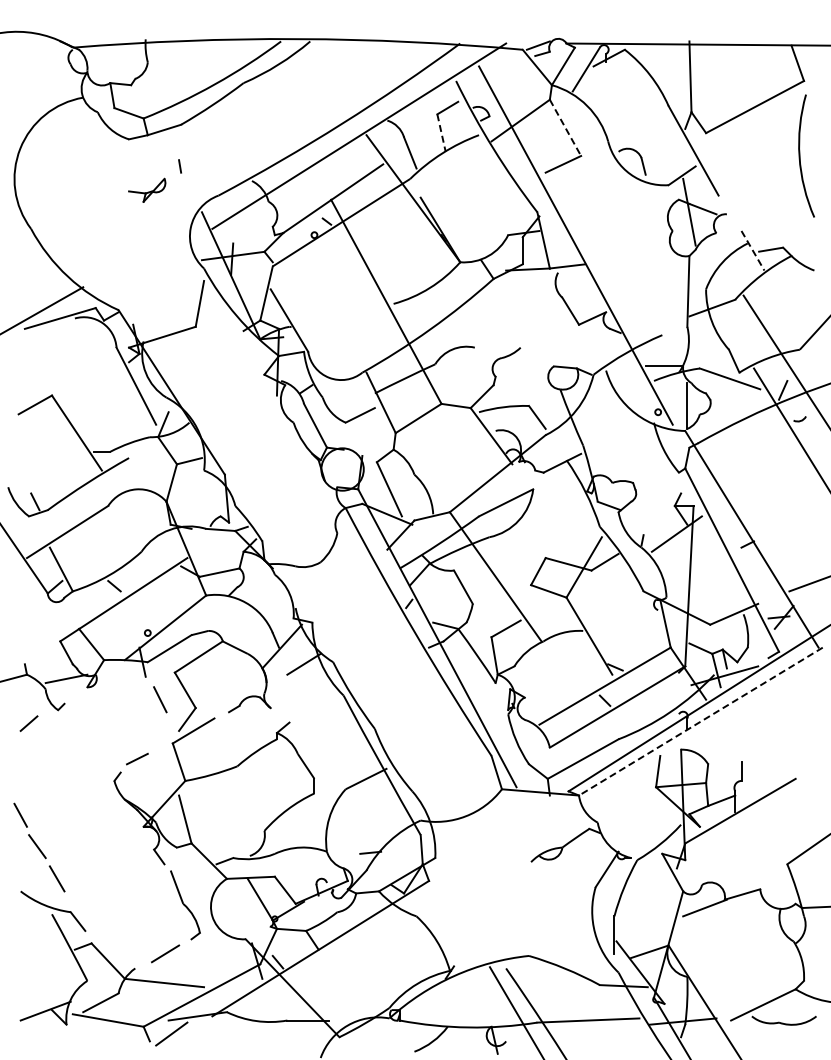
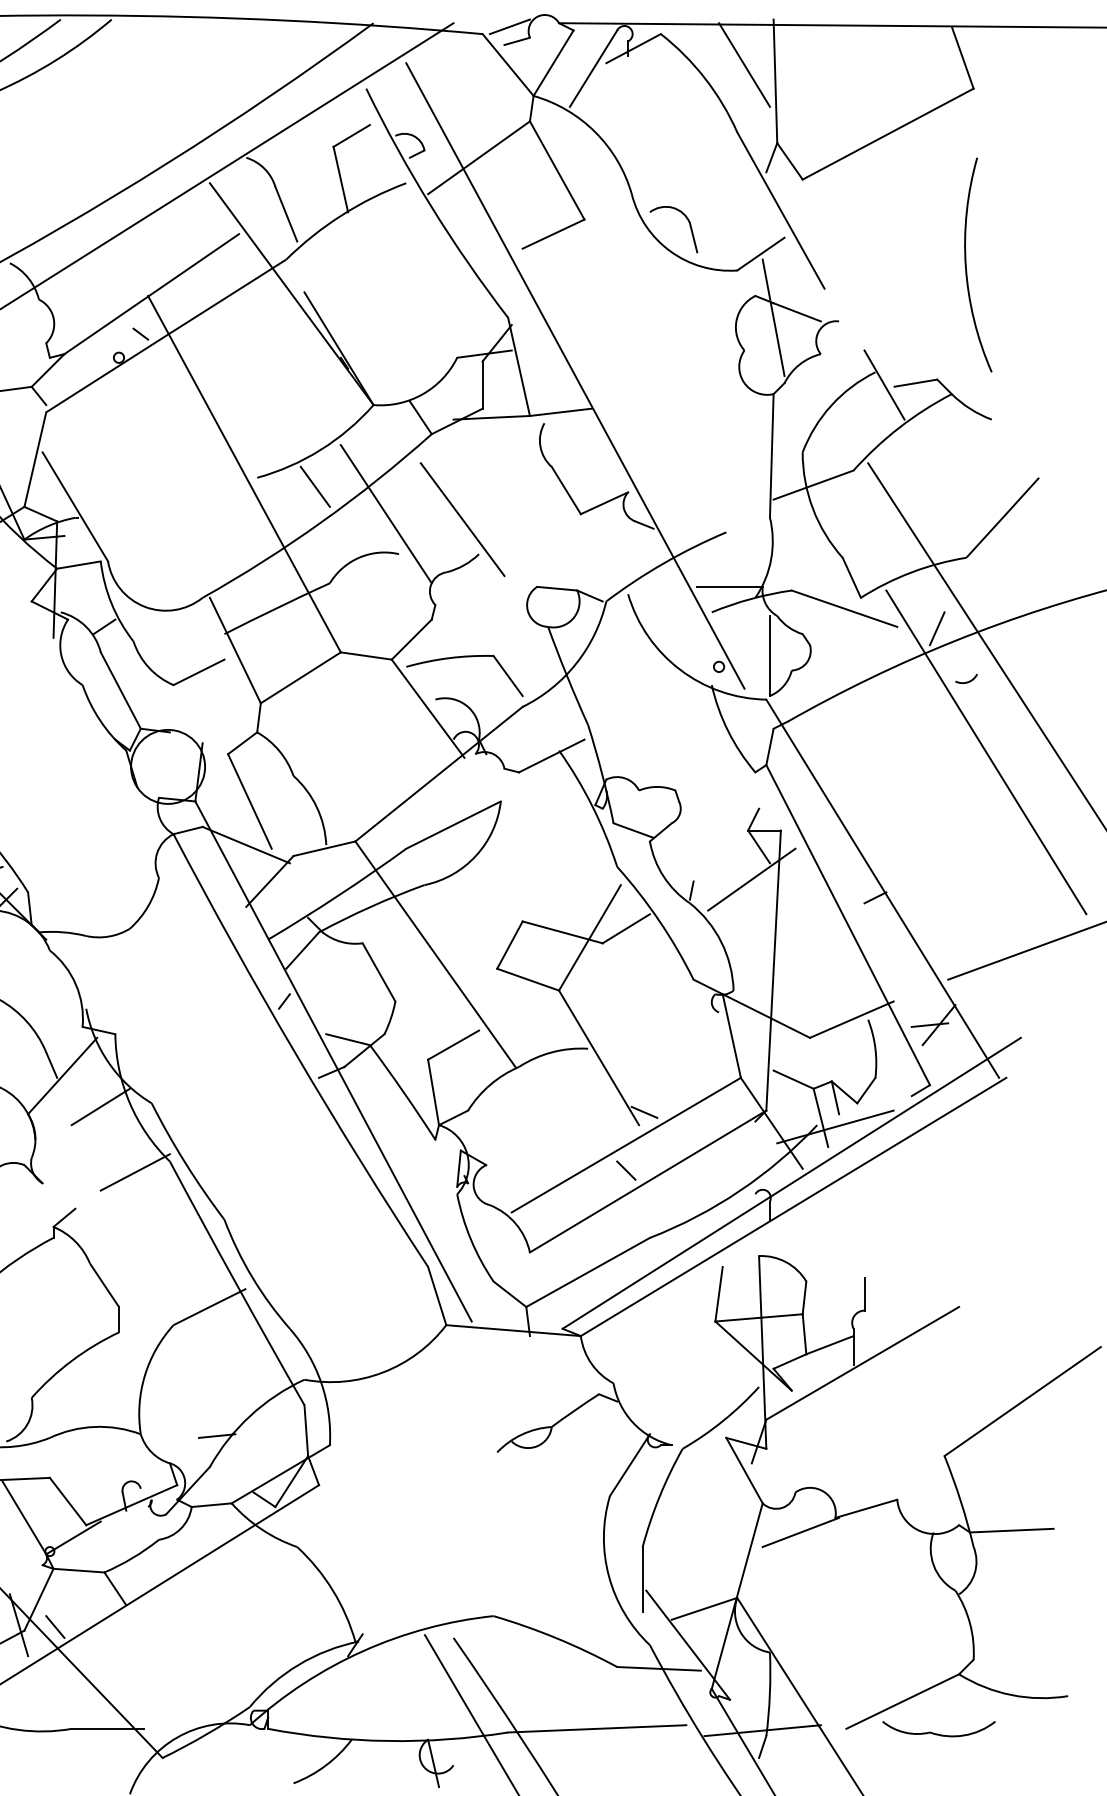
line: (672, 67) -> (744, 65), added
line: (565, 128) -> (557, 171), dashed -> solid
line: (441, 133) -> (340, 180), dashed -> solid
arc: (800, 155) -> (967, 264), moved
line: (752, 250) -> (883, 384), dashed -> solid
line: (426, 308) -> (314, 485), added
line: (467, 324) -> (386, 513), added
line: (511, 327) -> (462, 518), added
line: (323, 701) -> (134, 1171), added
line: (700, 721) -> (792, 1206), dashed -> solid

